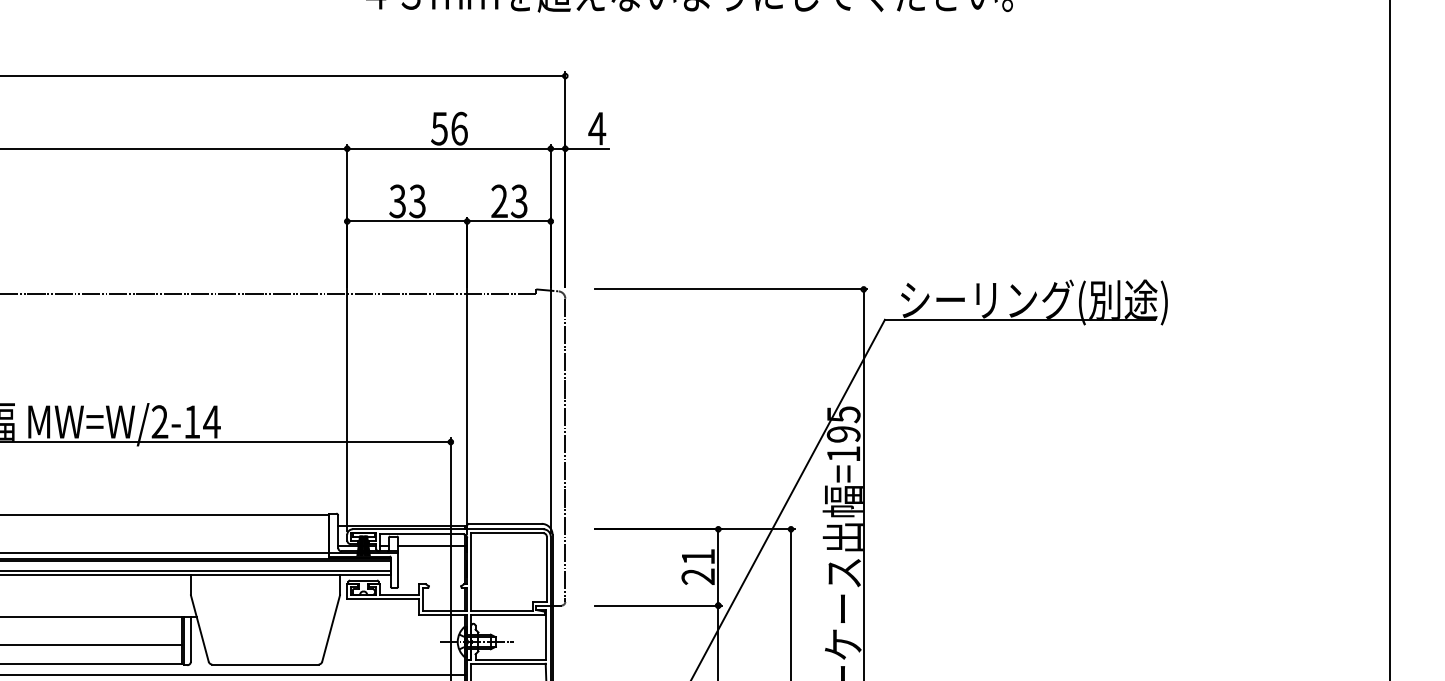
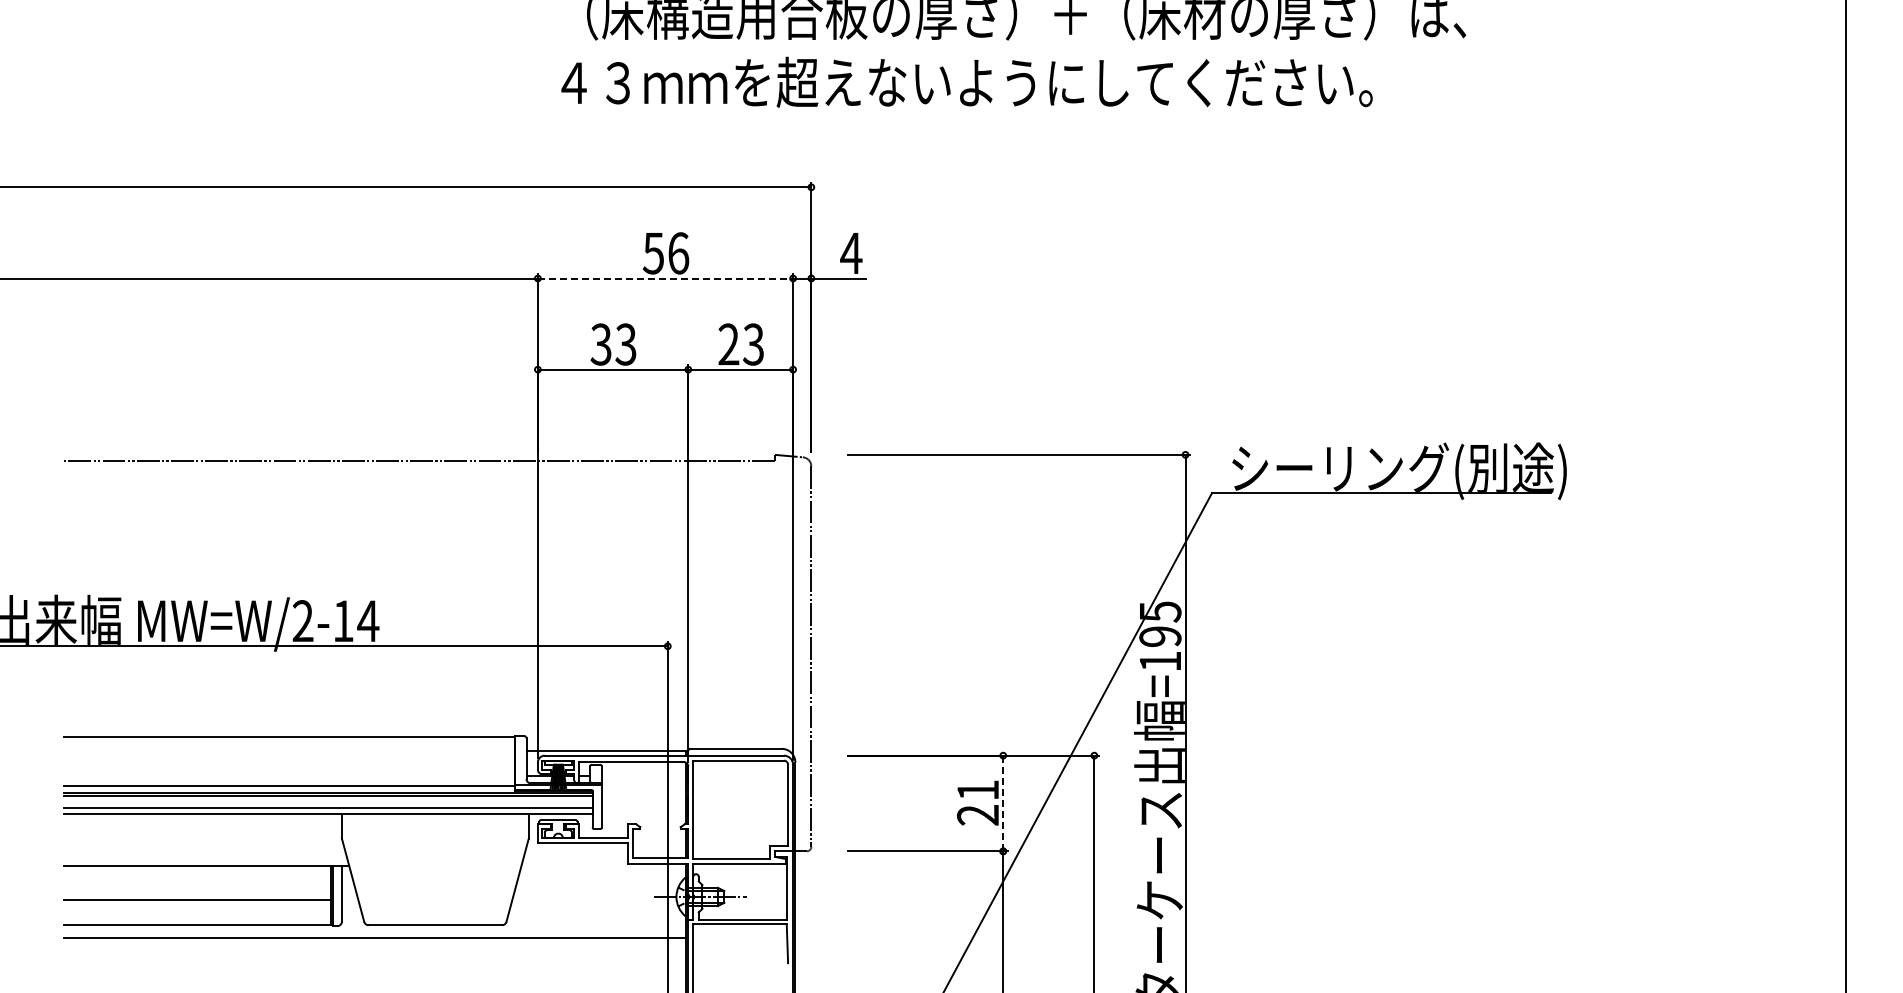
line: (449, 148) -> (665, 278), solid -> dashed
line: (431, 545) -> (643, 776), removed
line: (718, 567) -> (1003, 803), solid -> dashed

